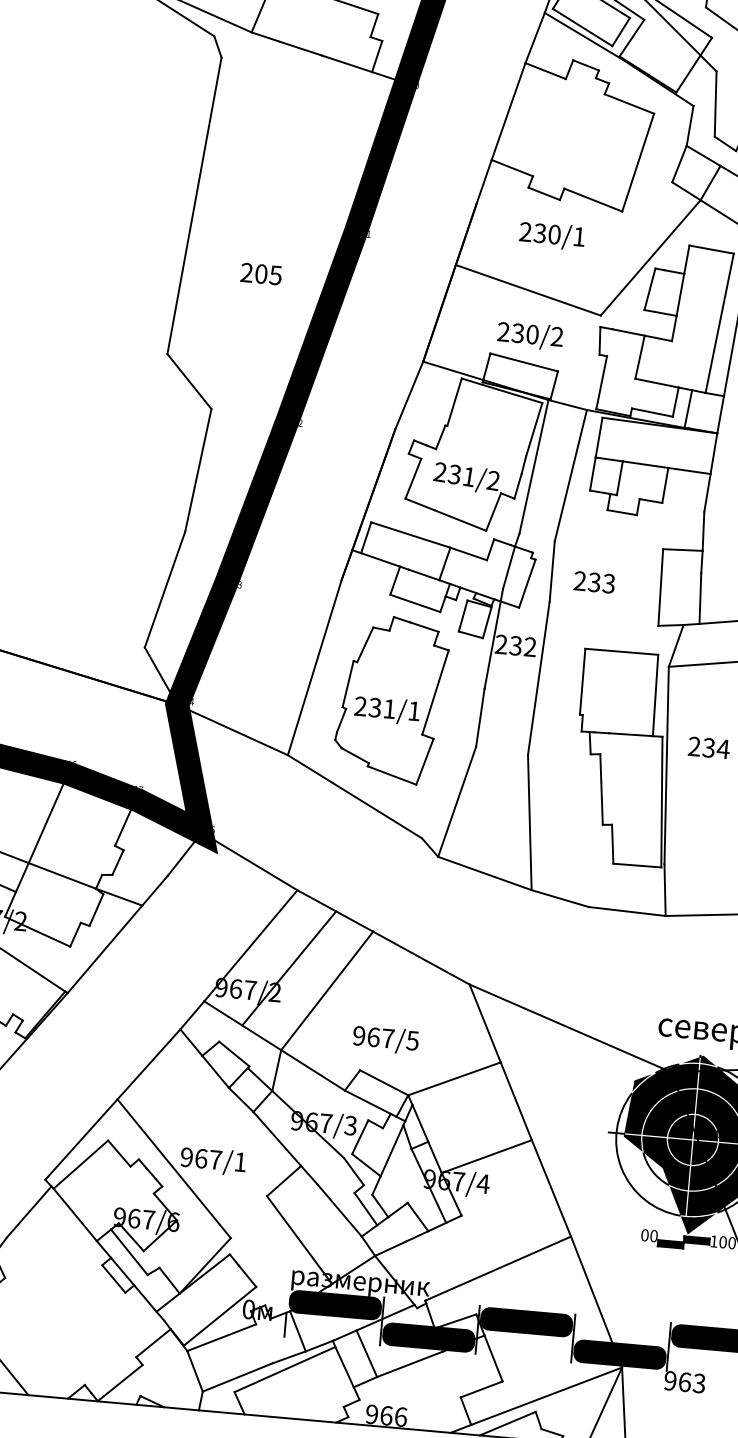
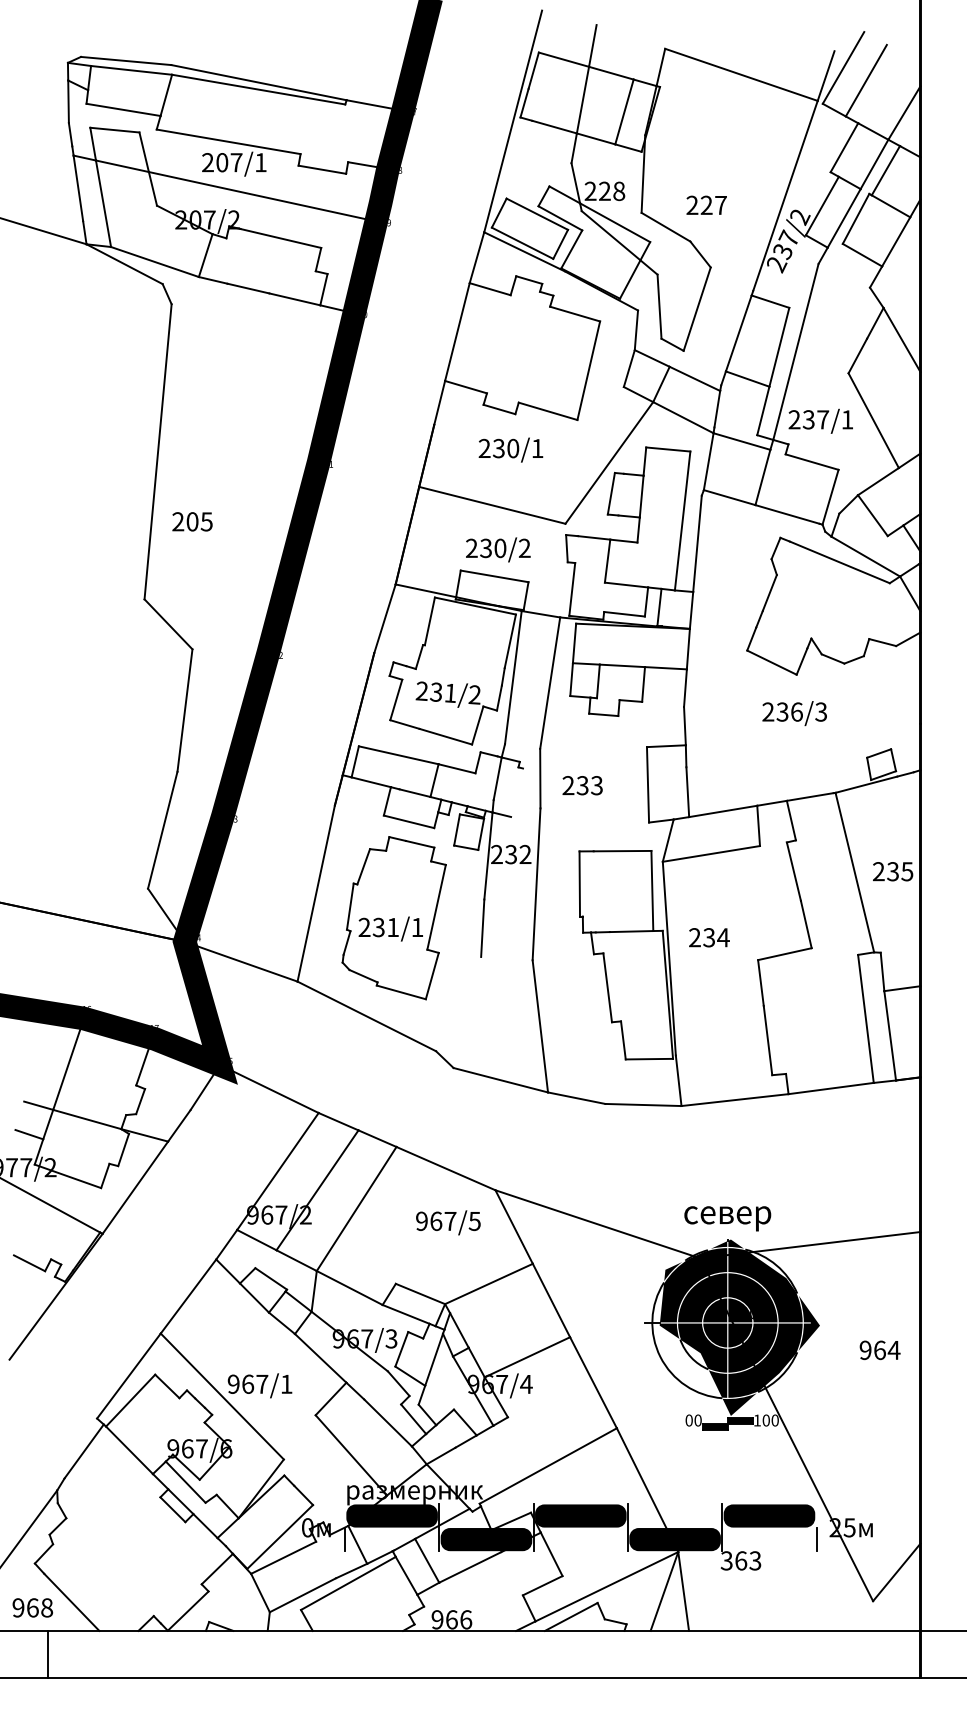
text: (261, 273) -> (192, 521), moved
line: (527, 583) -> (517, 792), removed
line: (457, 801) -> (467, 1012), removed
text: (386, 1039) -> (448, 1222), moved
text: (670, 1380) -> (726, 1560), 963 -> 363

